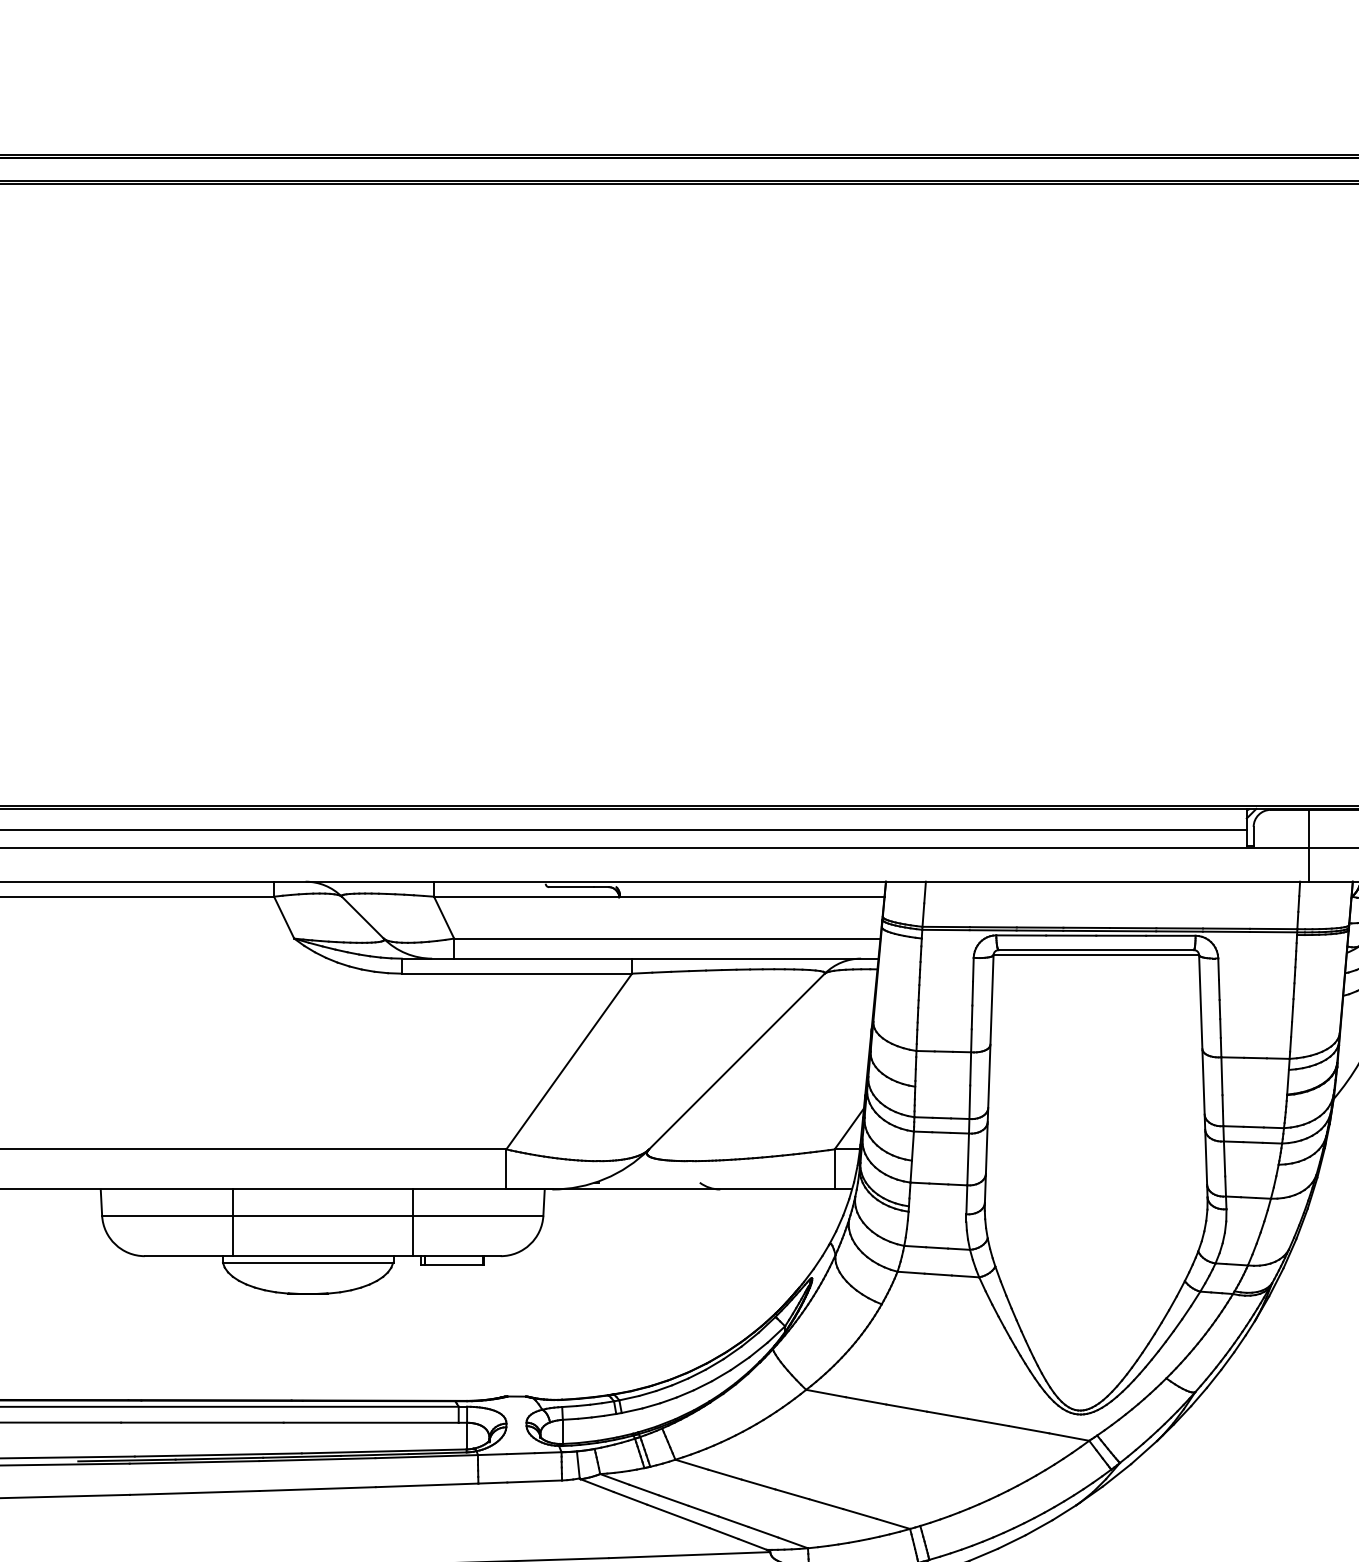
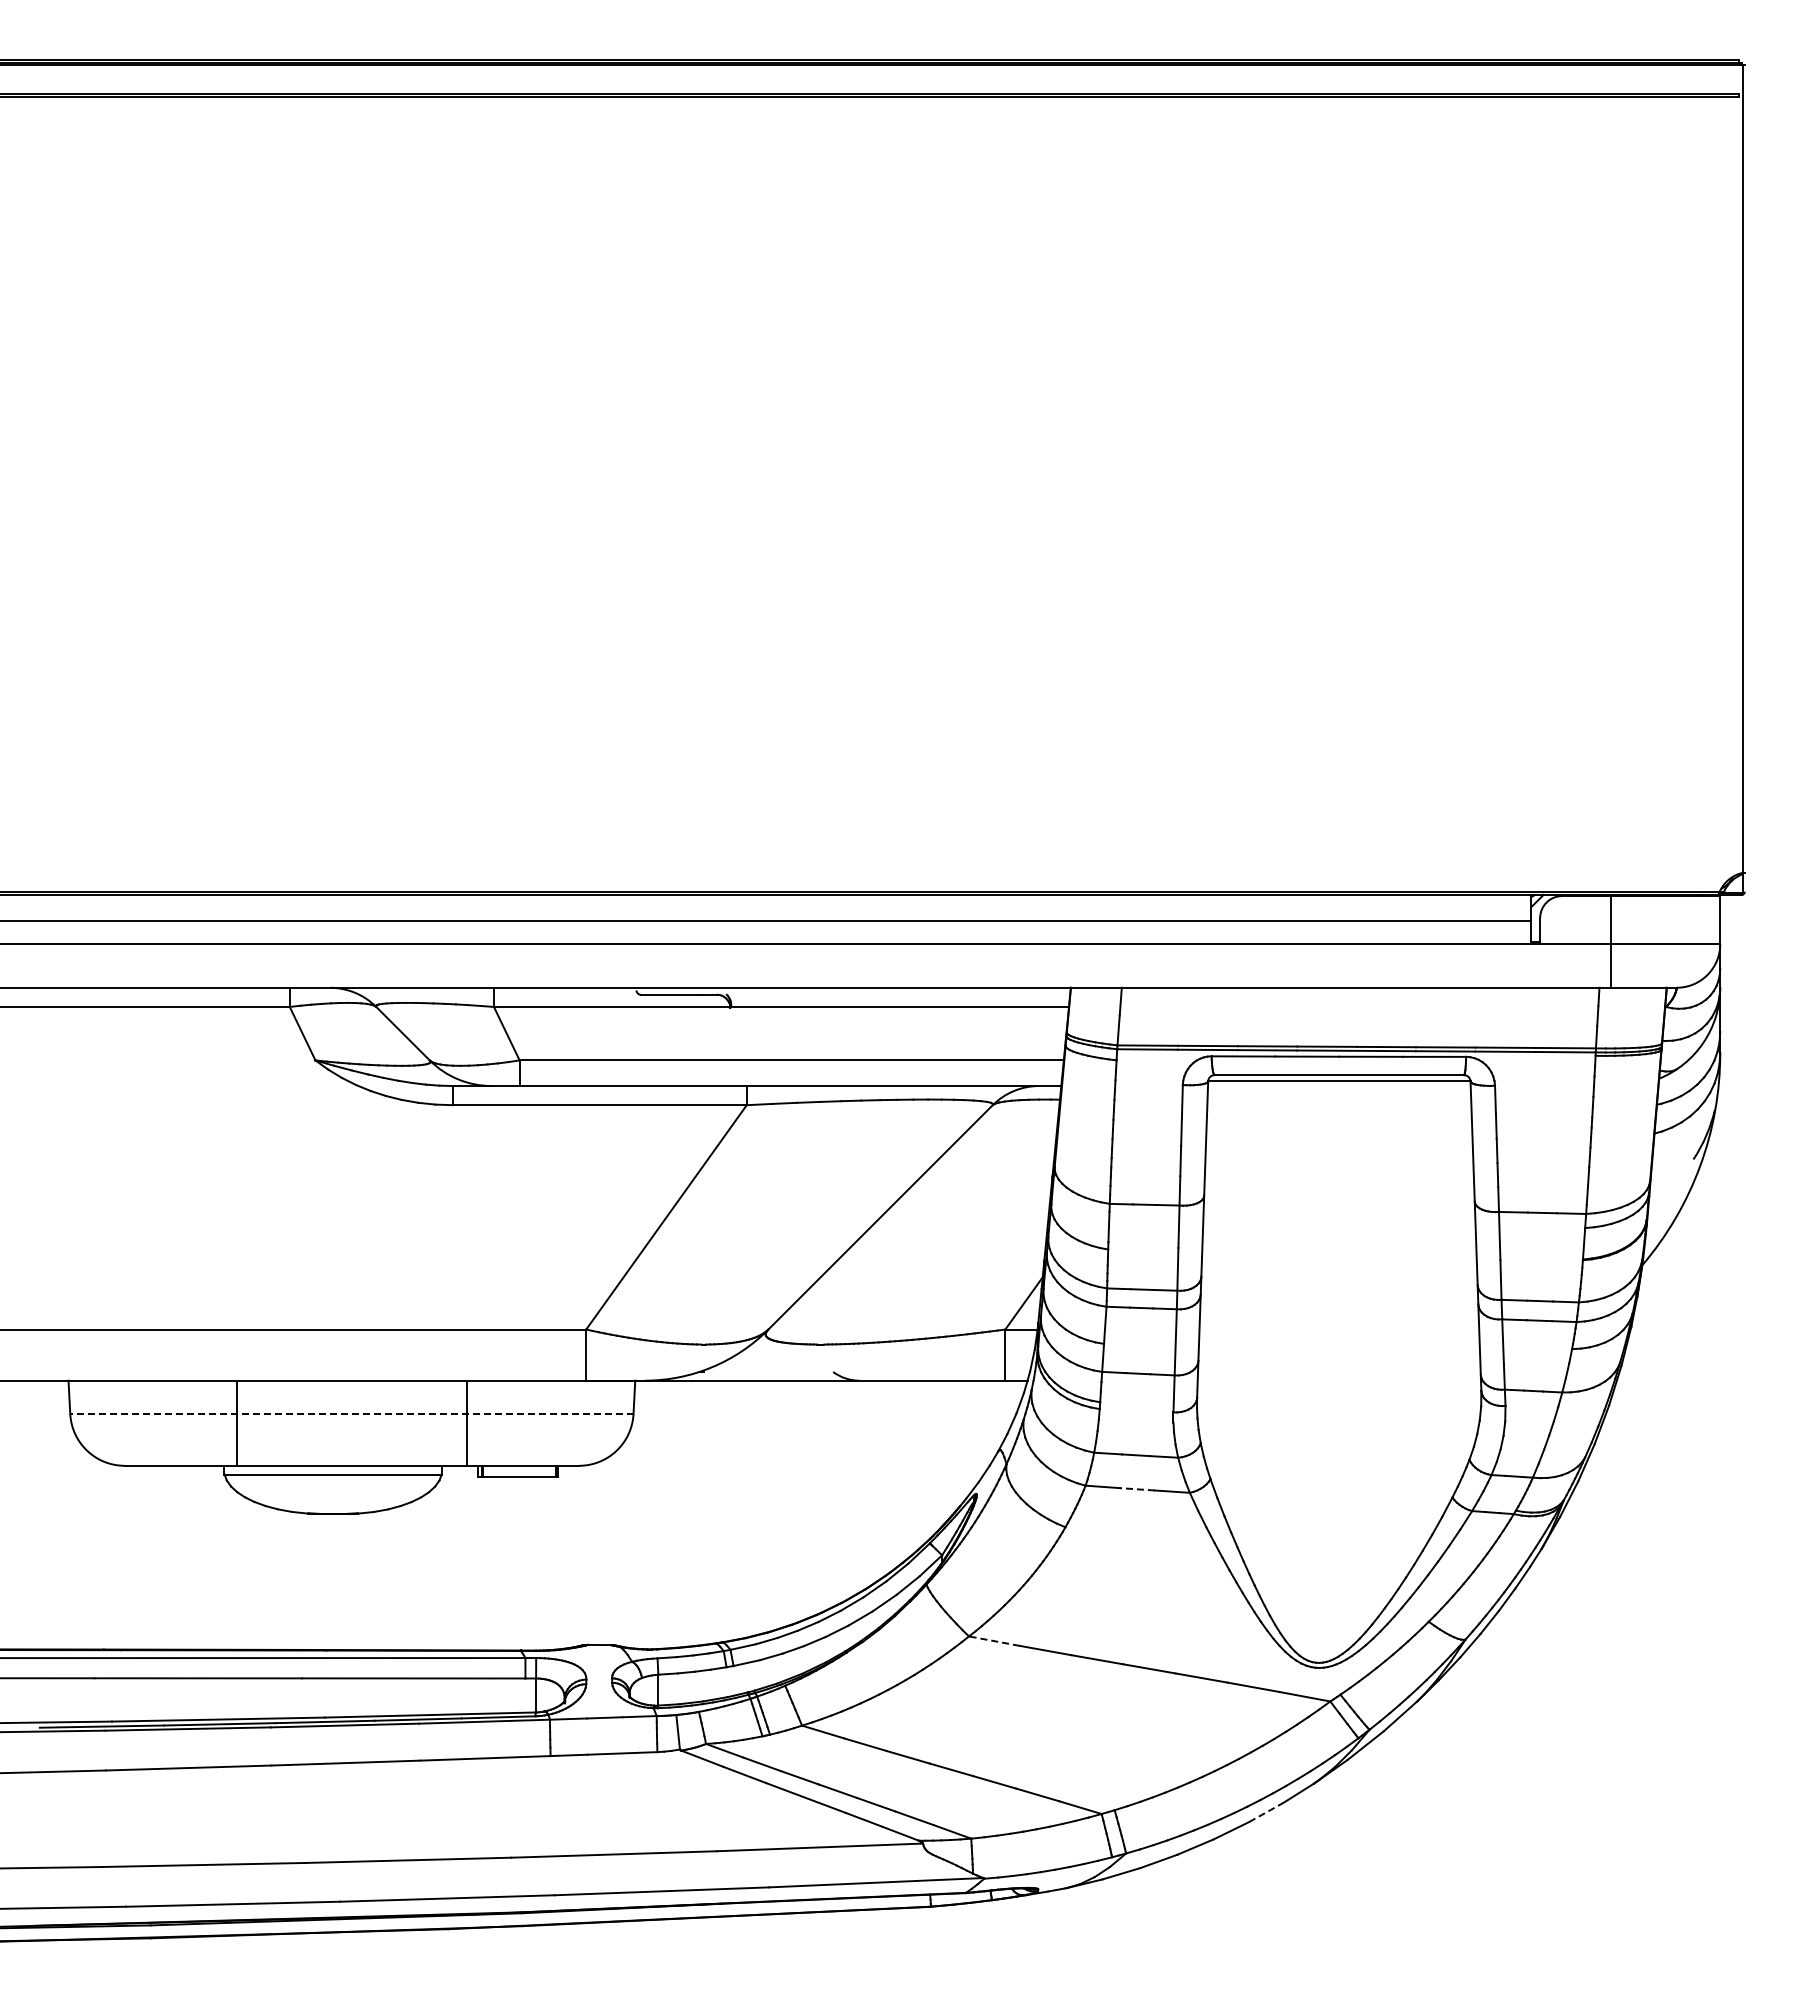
line: (322, 1215) -> (351, 1414), solid -> dashed
line: (938, 1274) -> (1137, 1489), solid -> dashed
line: (826, 1393) -> (994, 1641), solid -> dashed
line: (1039, 1527) -> (1266, 1812), solid -> dashed

